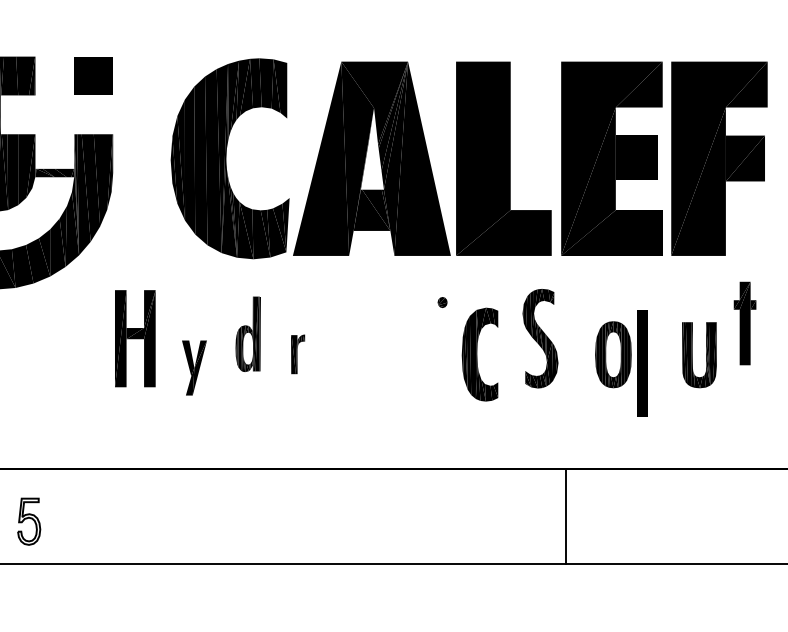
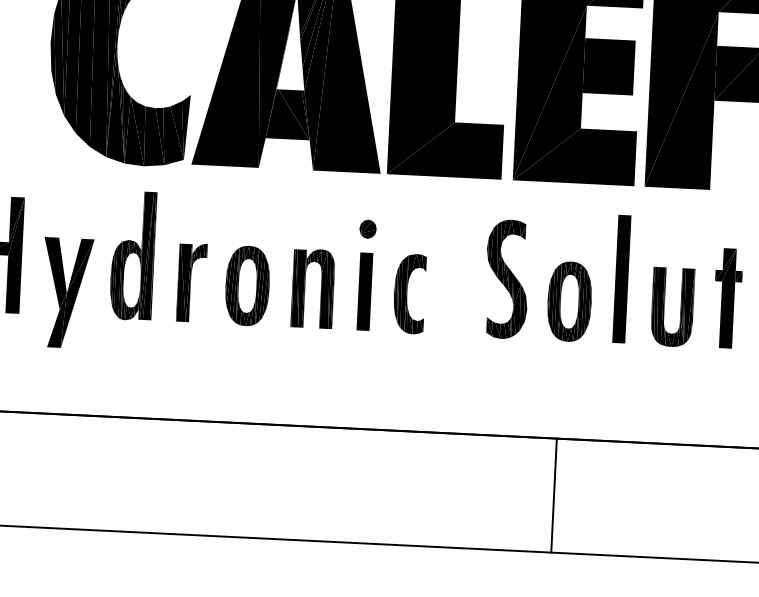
part: (442, 302) -> (367, 229), size x1.43
part: (744, 323) -> (727, 298), moved
part: (247, 334) -> (132, 256), size x1.43
part: (540, 338) -> (507, 279), moved
part: (297, 354) -> (191, 282), size x1.67
part: (344, 354) -> (247, 285), added
part: (398, 354) -> (312, 288), added
part: (442, 354) -> (364, 291), added
part: (479, 354) -> (409, 293), size x0.71
part: (642, 363) -> (622, 278), moved
part: (194, 367) -> (66, 292), size x1.67
line: (566, 516) -> (554, 495), moved

